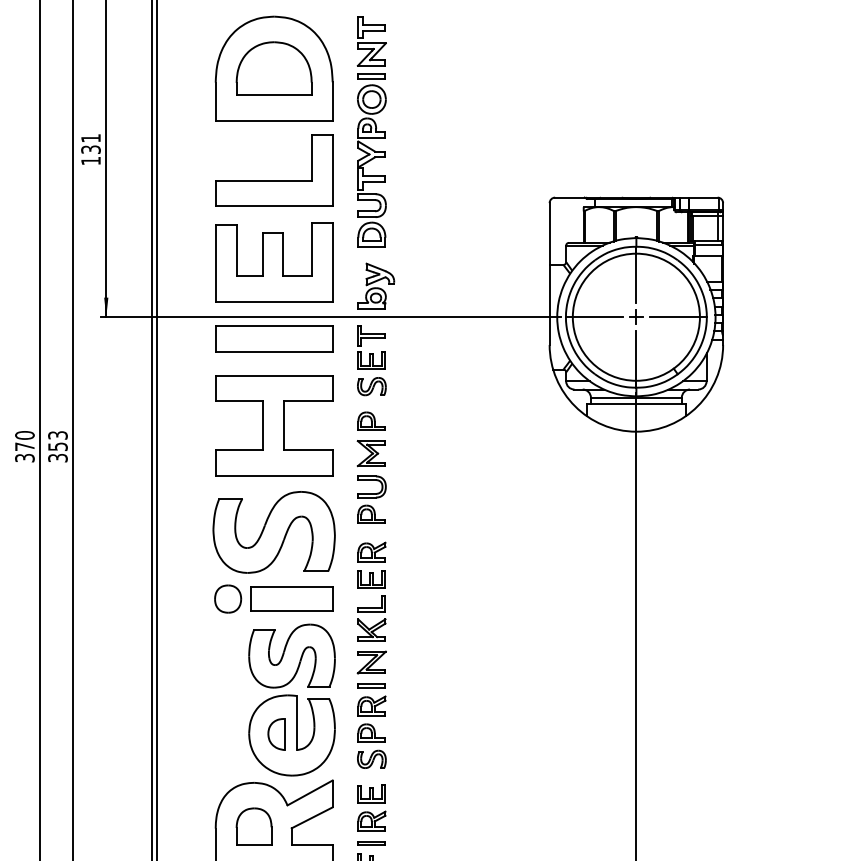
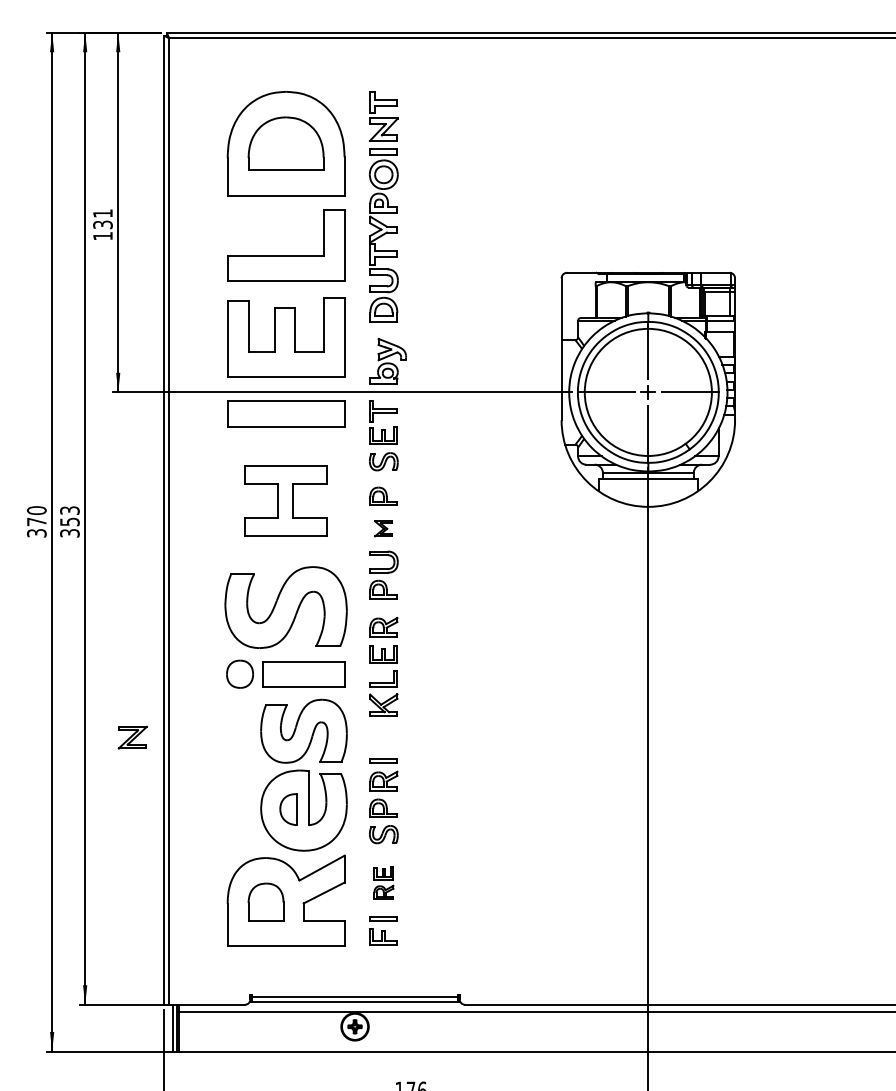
part: (274, 425) -> (286, 500), size x0.7
part: (370, 453) -> (382, 528), size x0.6
part: (371, 662) -> (132, 737), moved
part: (371, 808) -> (383, 883), size x0.7

